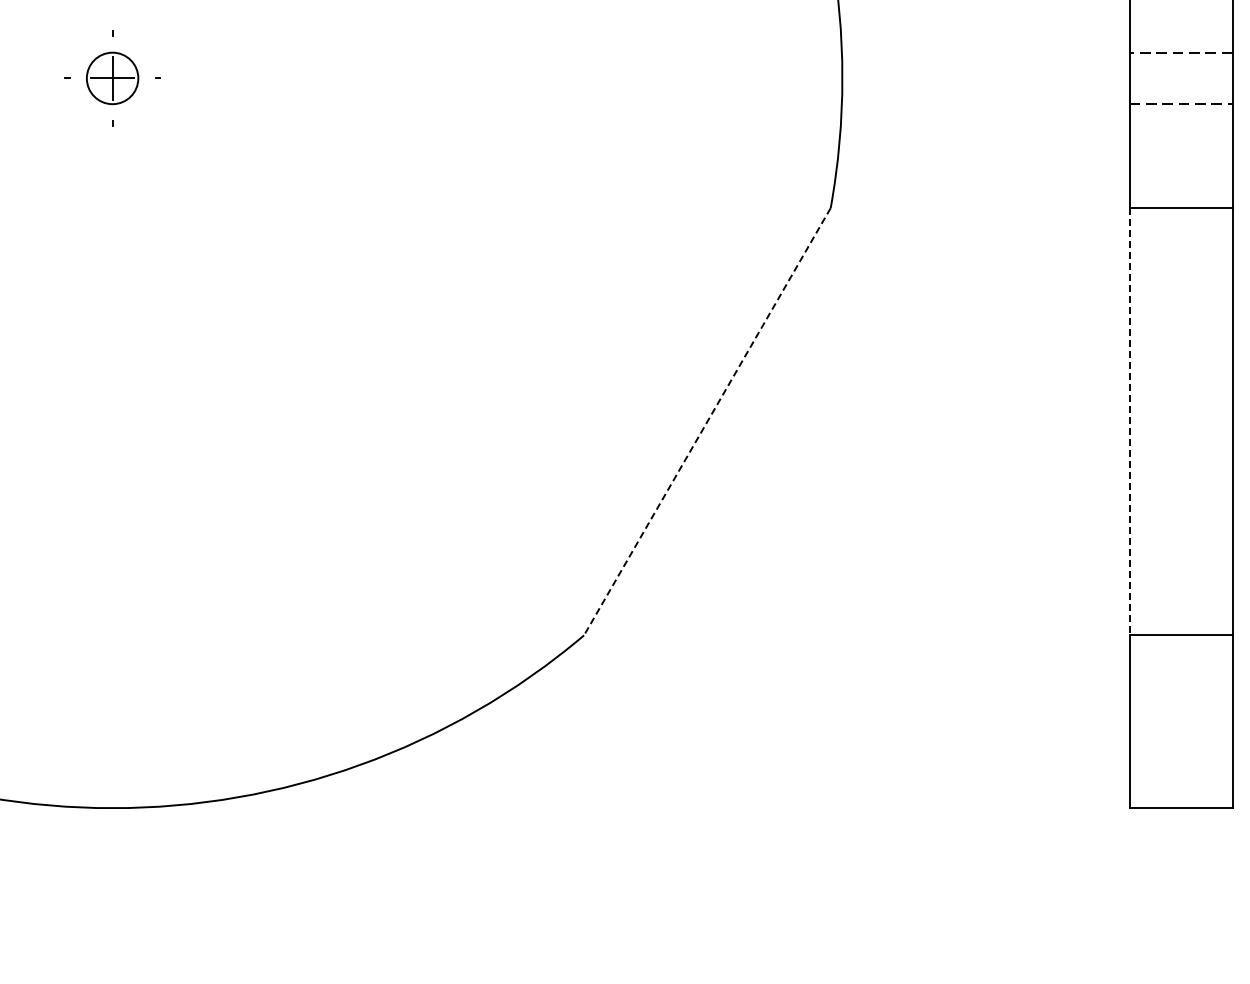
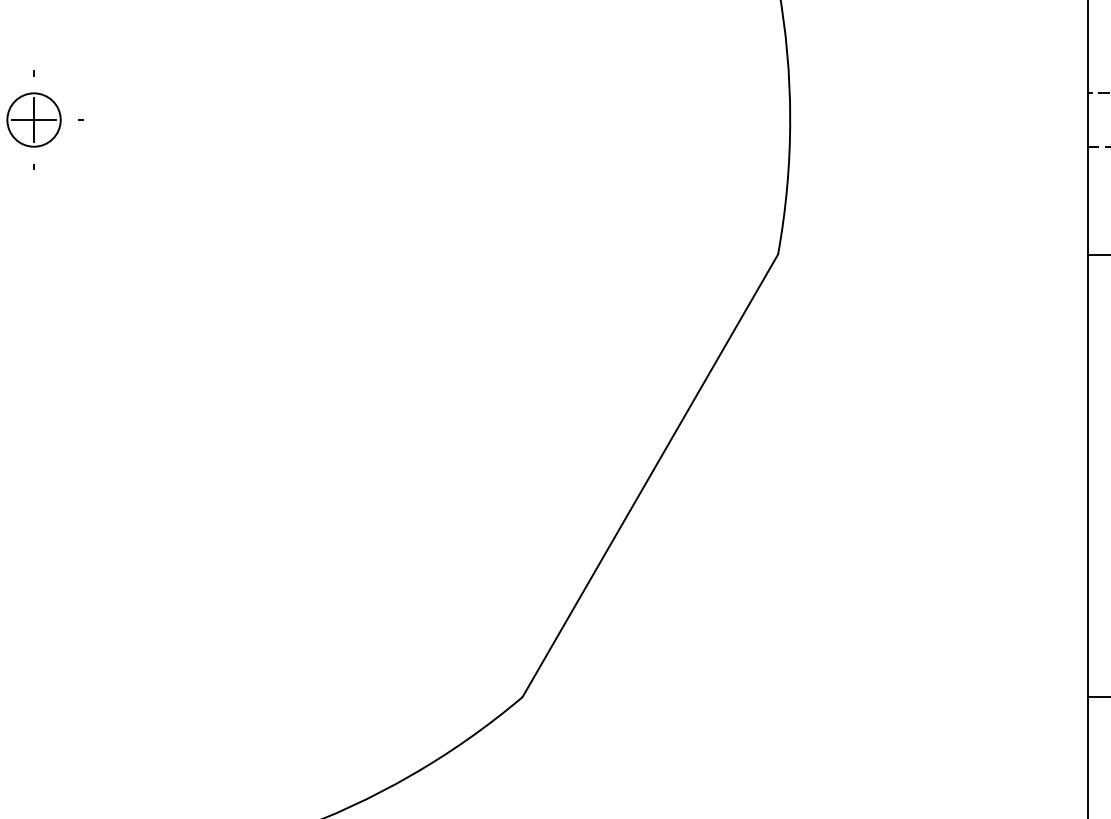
line: (707, 421) -> (650, 475), dashed -> solid
line: (1129, 421) -> (1087, 475), dashed -> solid

